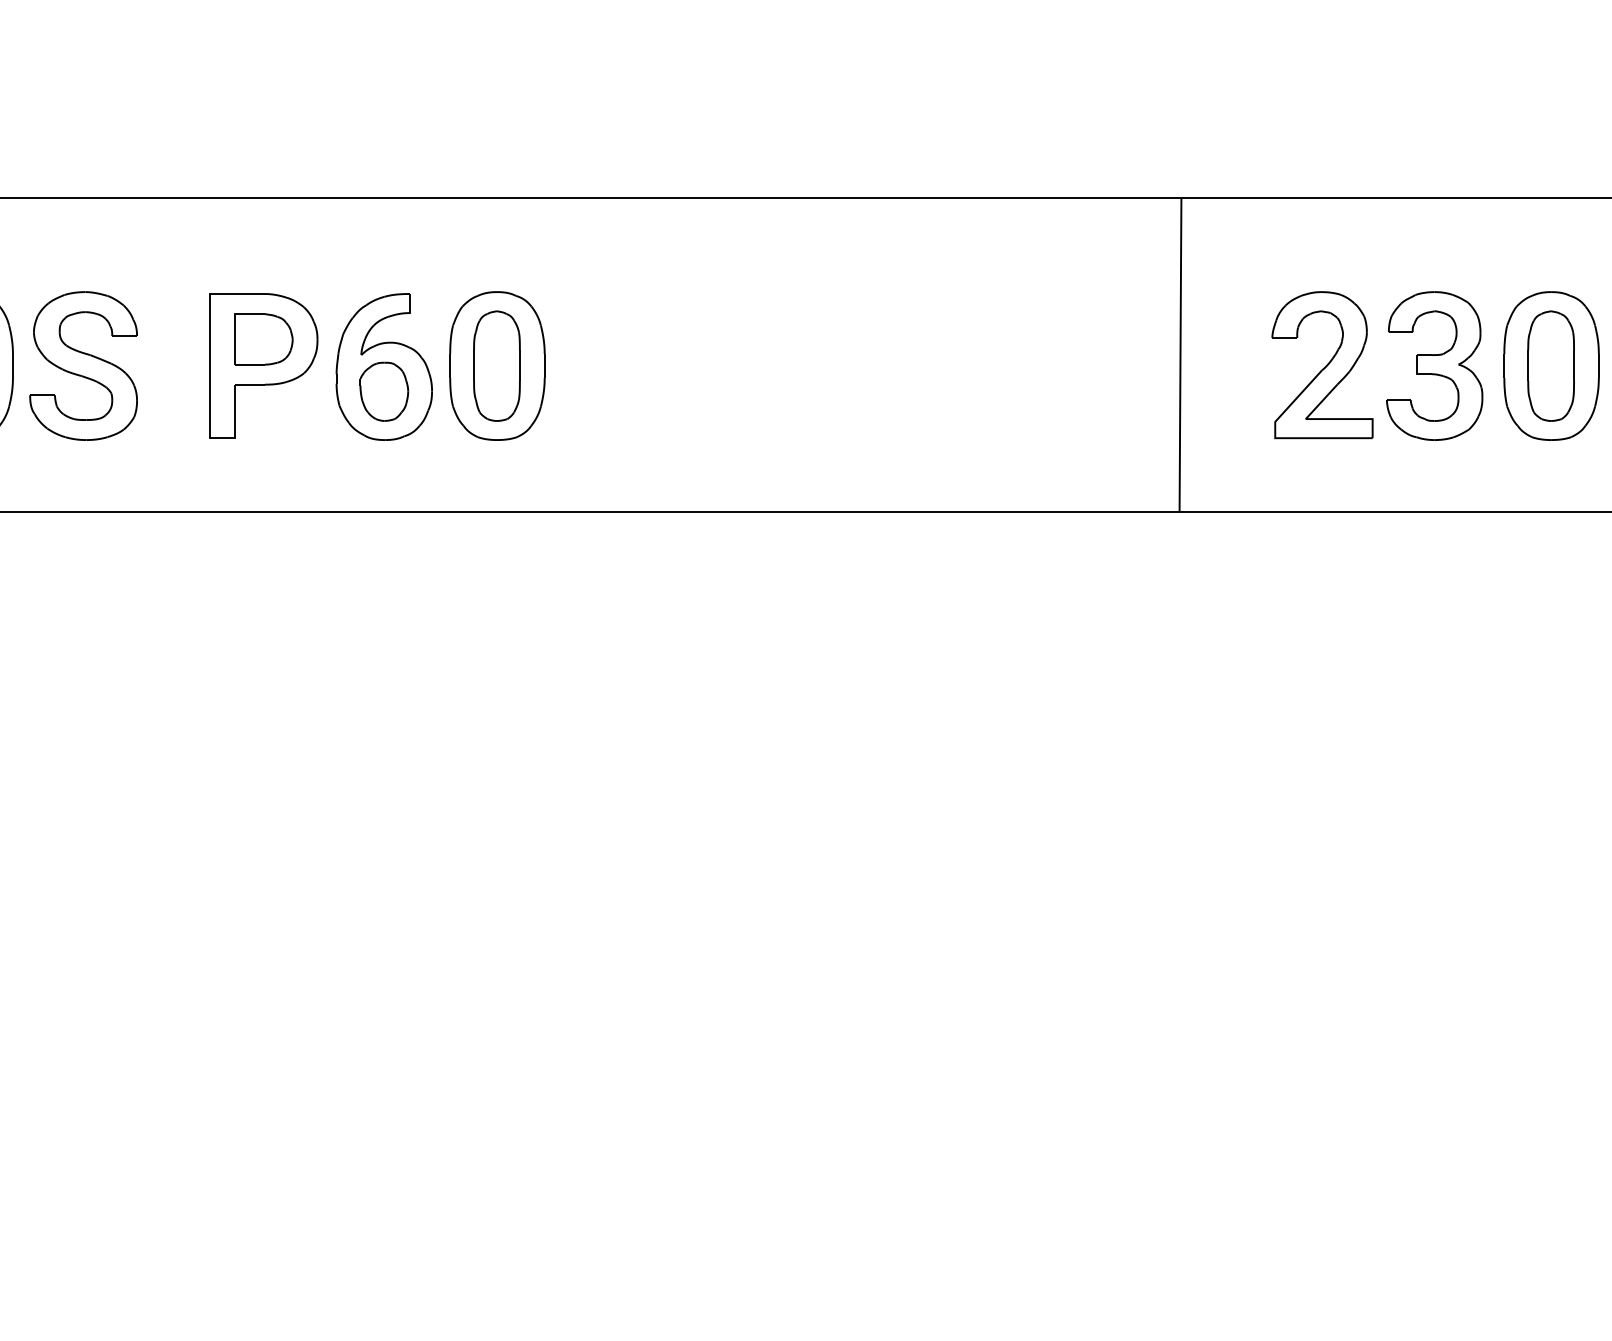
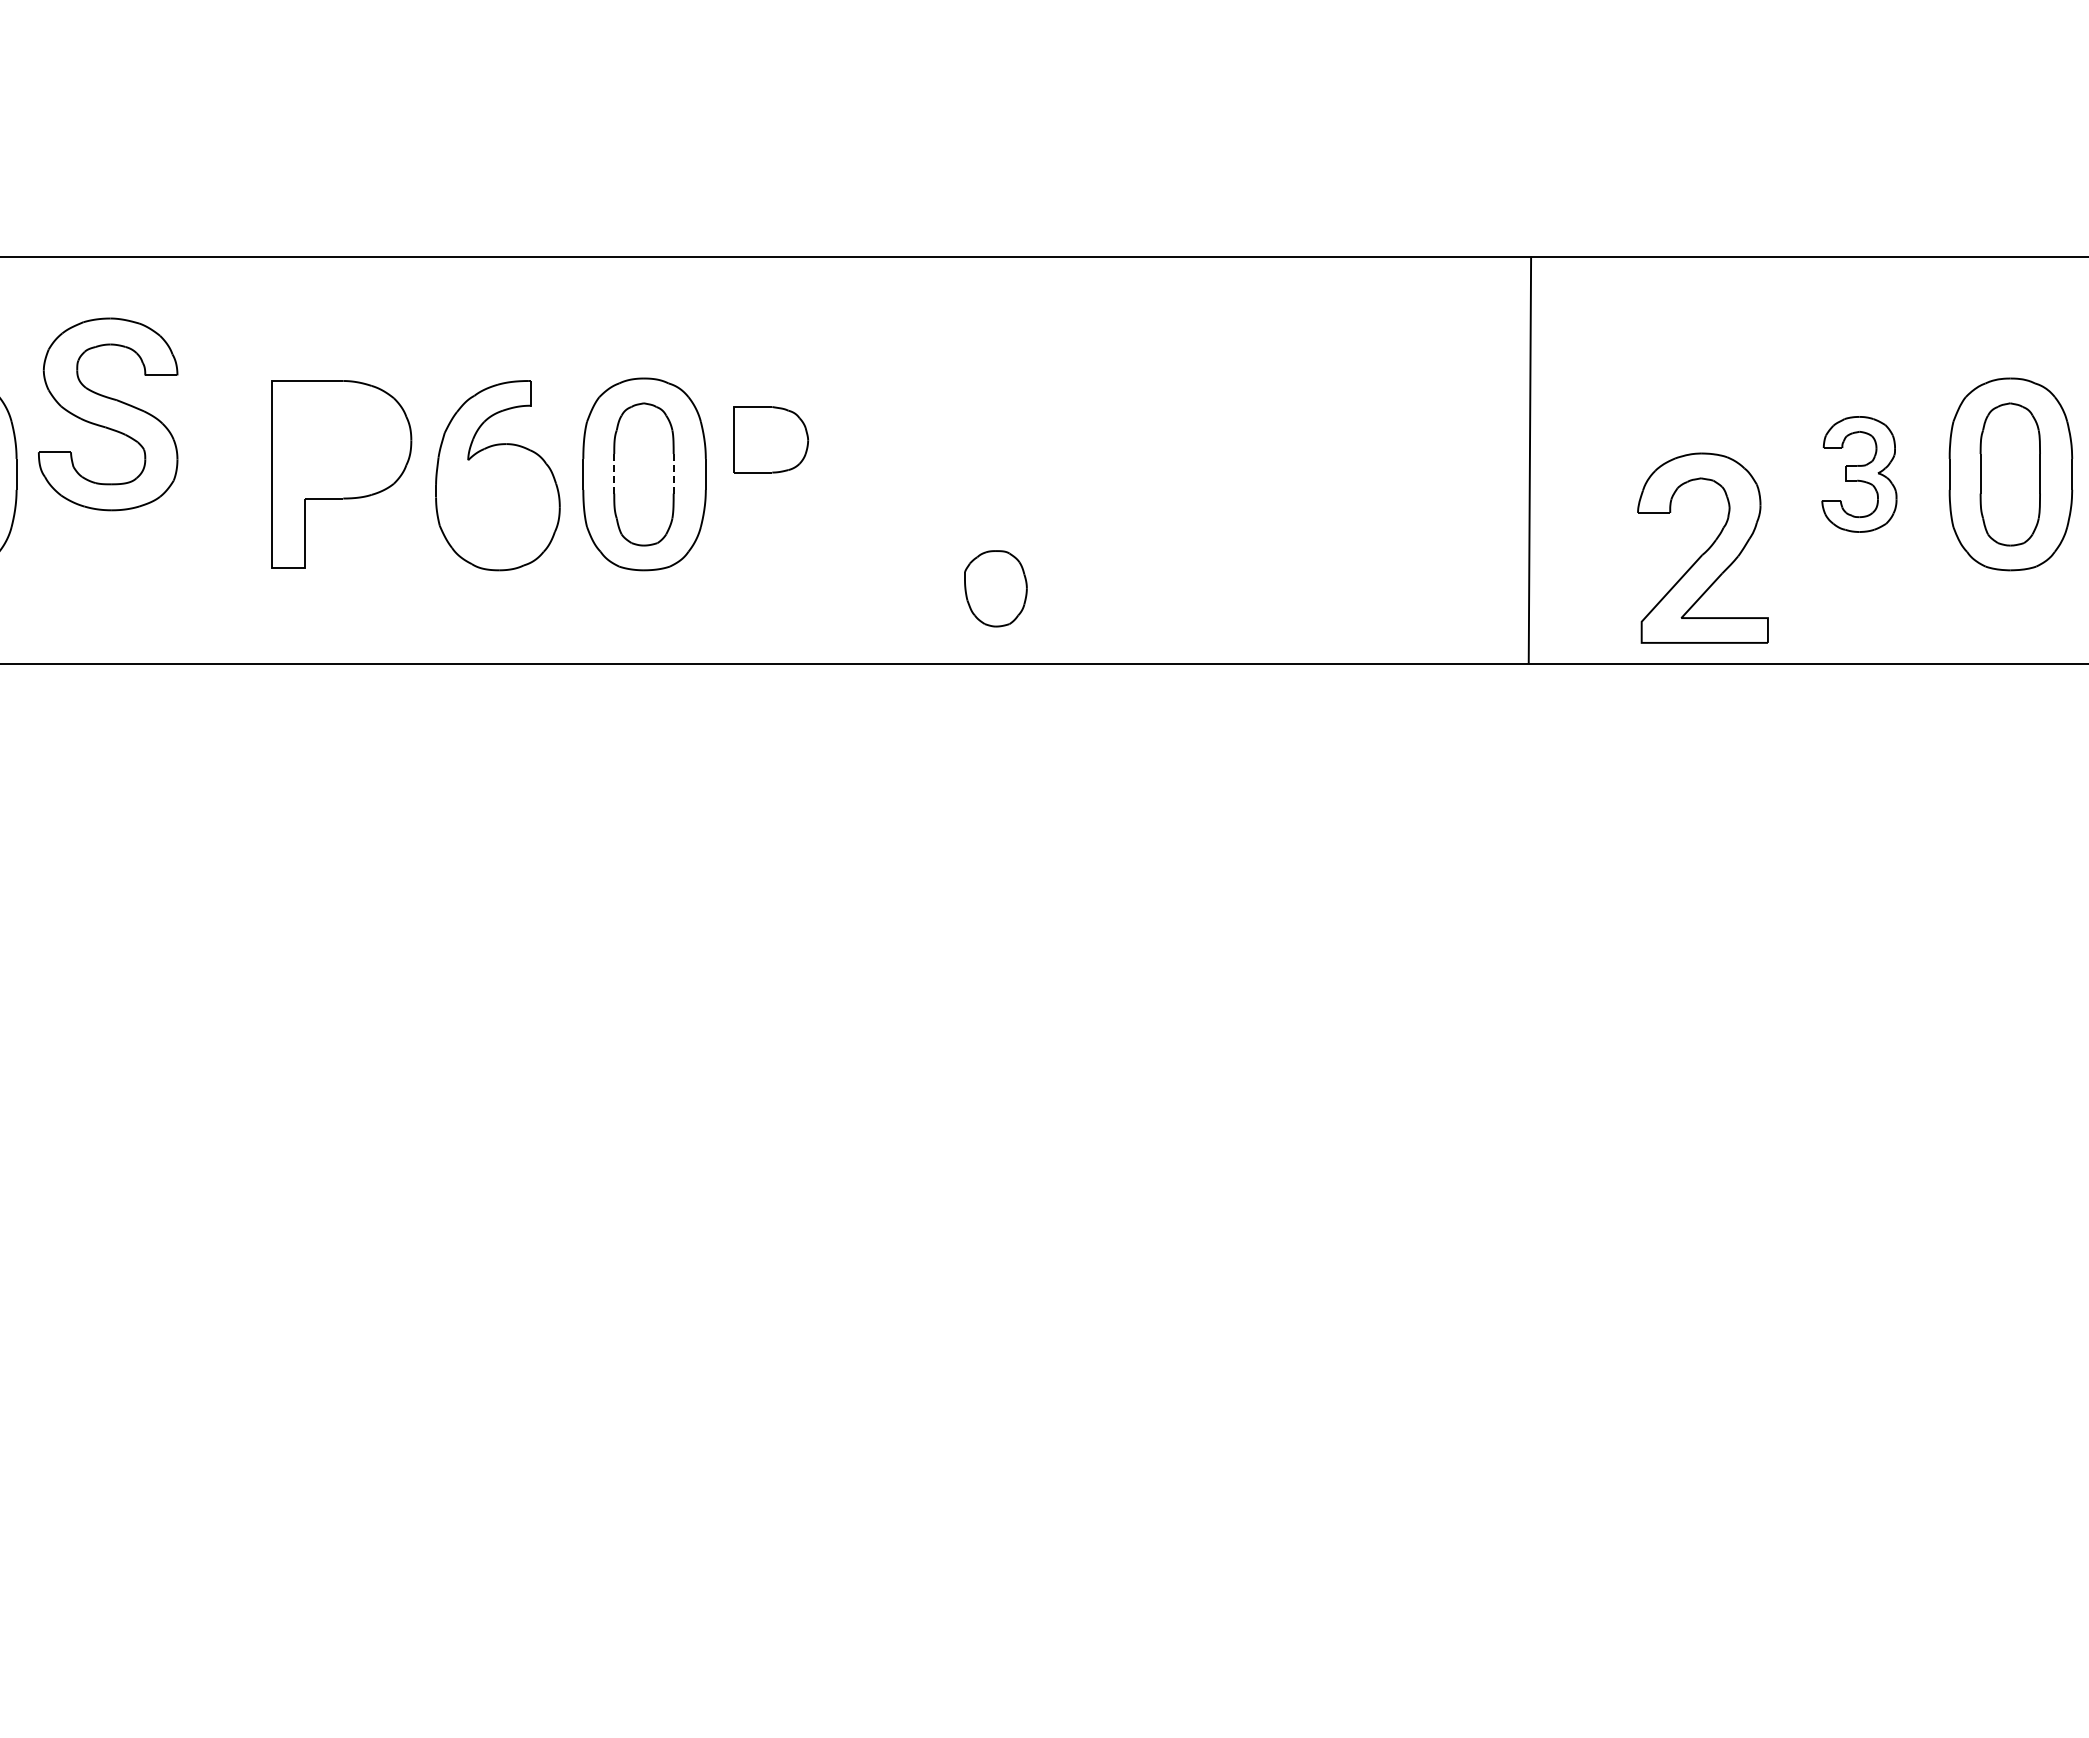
part: (263, 339) -> (770, 439), moved
part: (1322, 364) -> (1702, 547), moved
line: (474, 365) -> (614, 473), solid -> dashed
line: (519, 365) -> (673, 473), solid -> dashed
part: (83, 366) -> (108, 414), moved
part: (1434, 366) -> (1859, 474), size x0.6
part: (383, 391) -> (995, 588), moved

